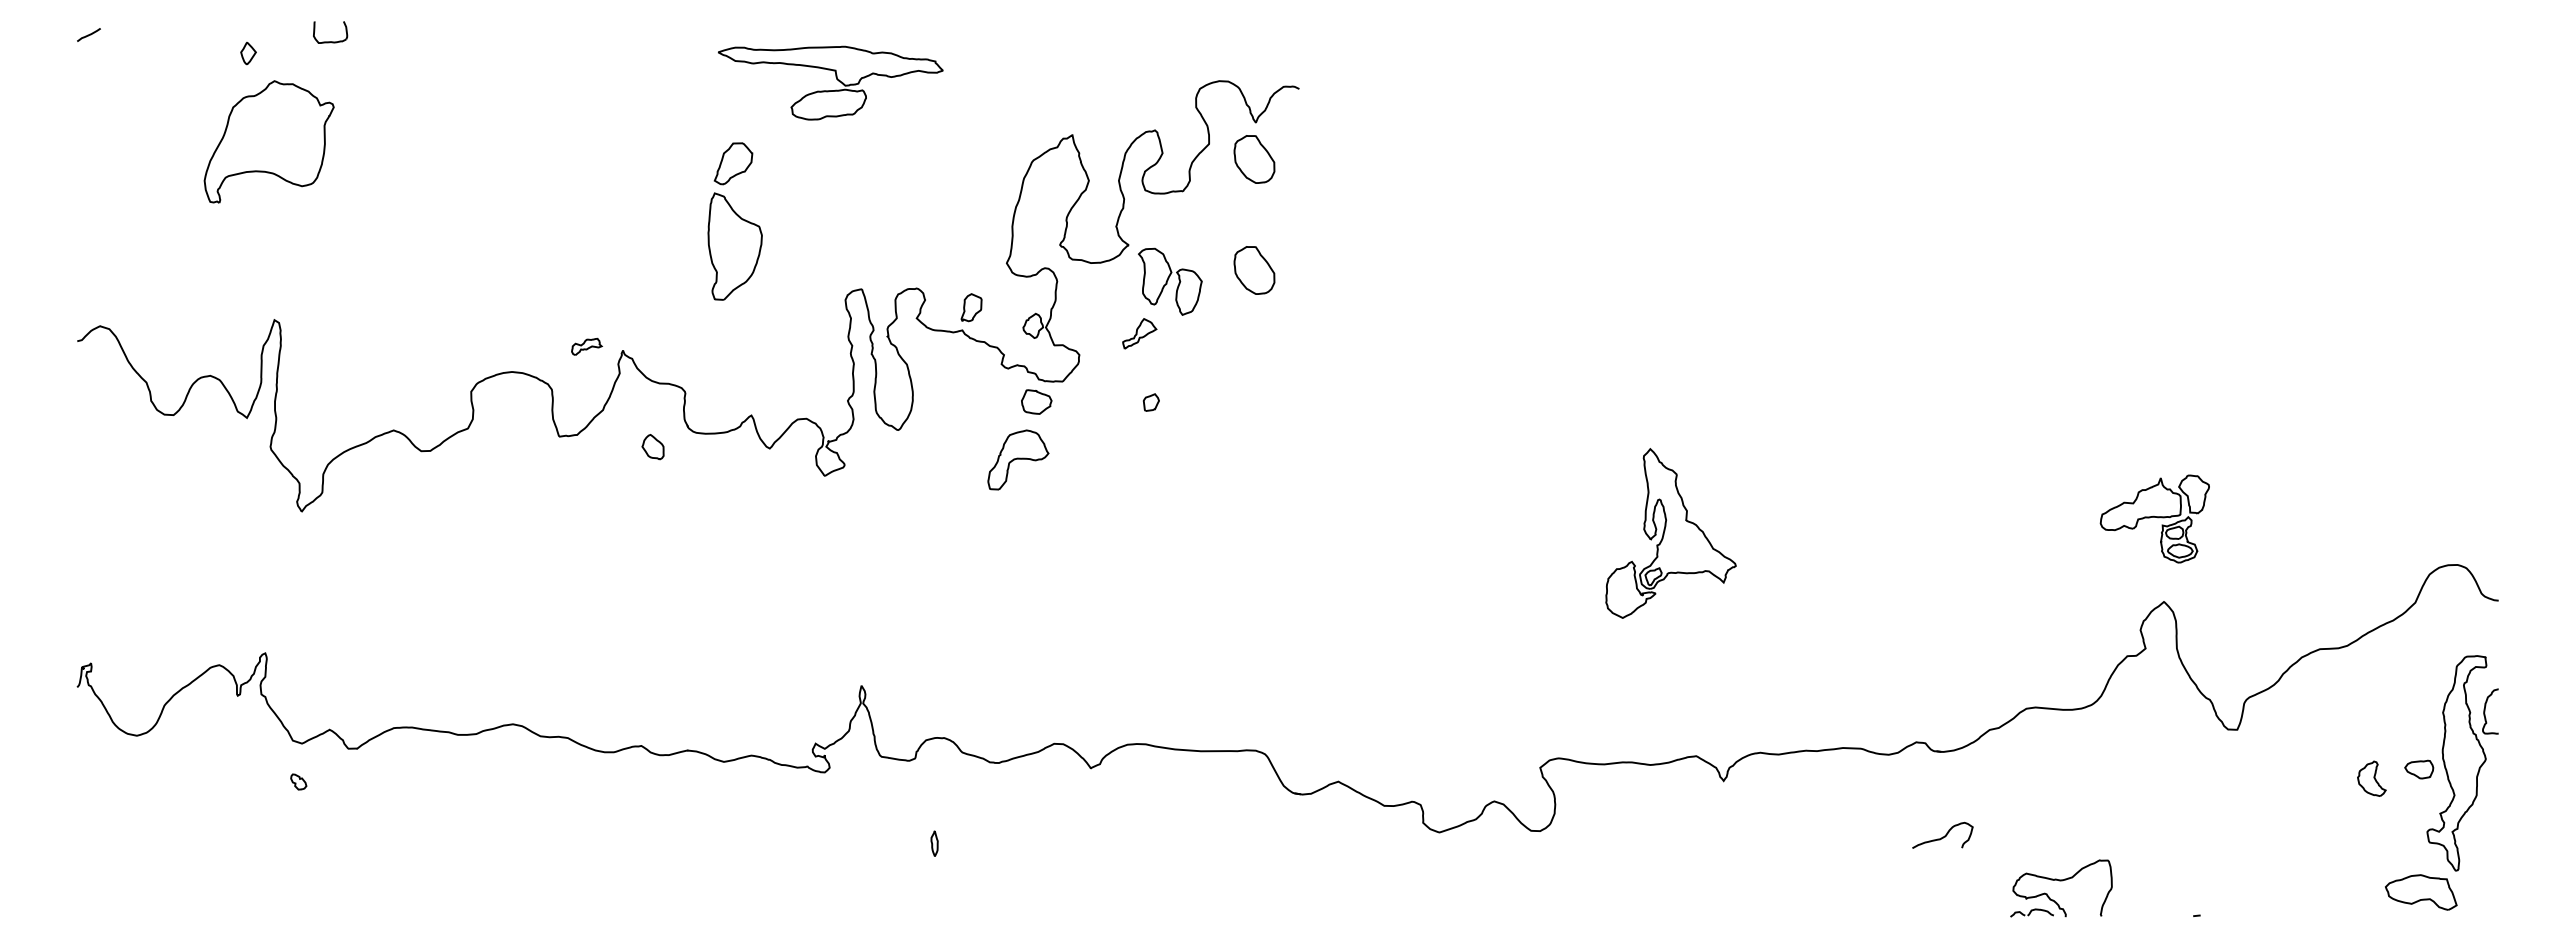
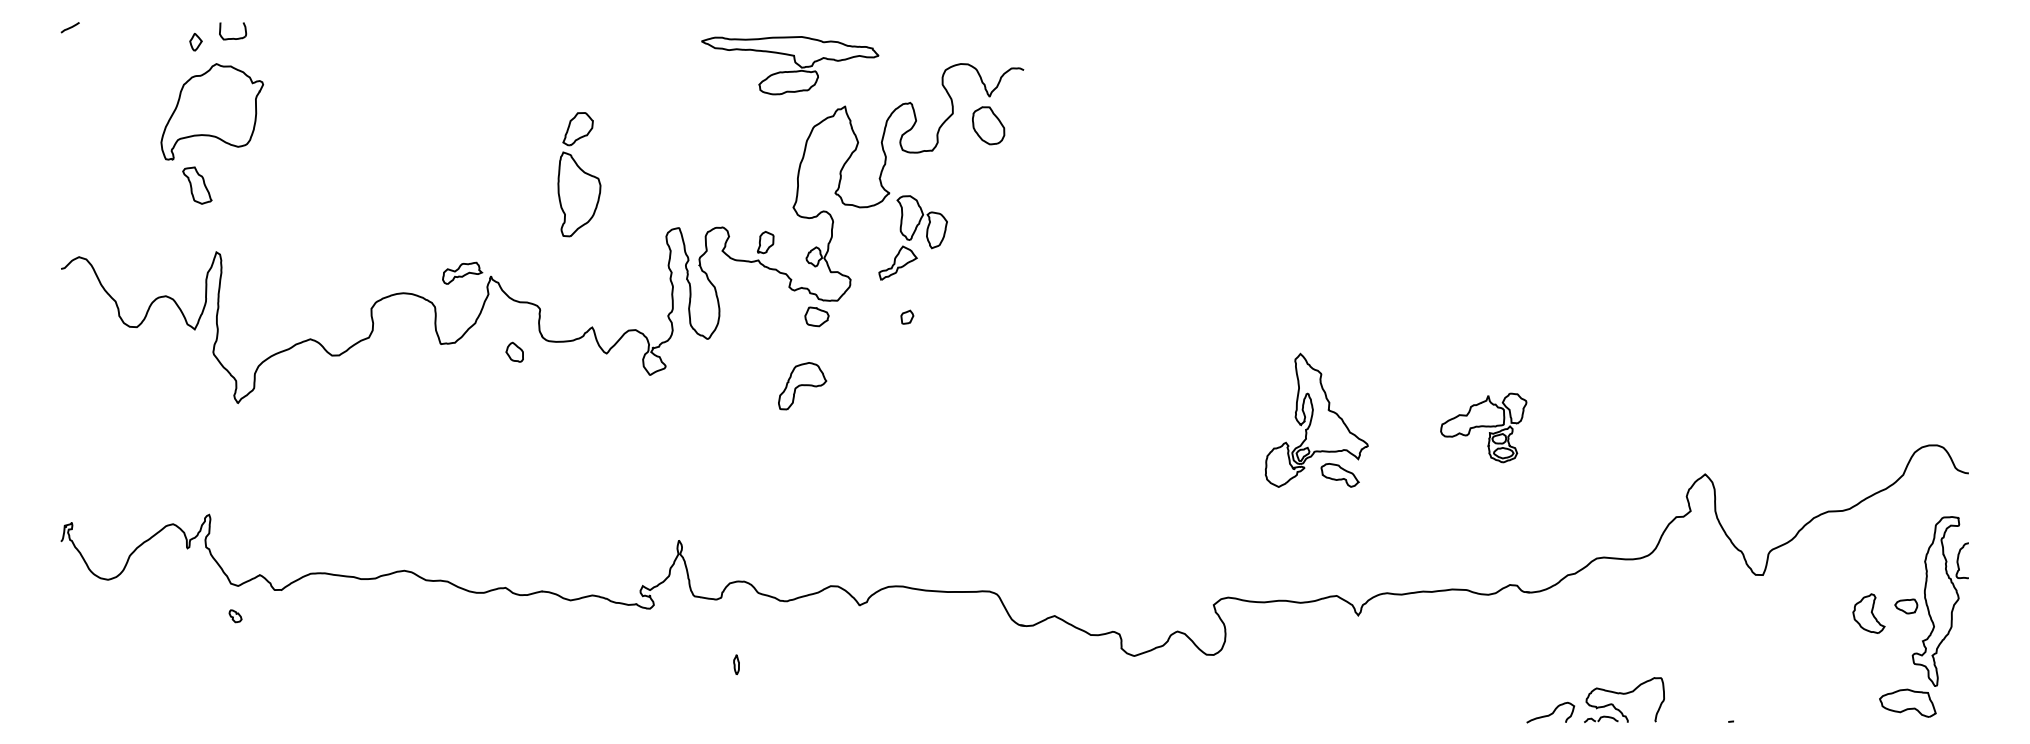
part: (330, 41) -> (233, 38), moved
part: (836, 79) -> (794, 62), moved
part: (250, 235) -> (197, 185), added
part: (1254, 270) -> (988, 213), removed
part: (1139, 333) -> (897, 262), size x1.43
part: (586, 346) -> (462, 273), size x1.67
part: (1018, 459) -> (802, 385), moved
part: (2154, 518) -> (1483, 427), moved
part: (1700, 602) -> (1340, 474), added
part: (2371, 778) -> (1868, 613), size x1.43
curve: (1942, 836) -> (1550, 713), moved

